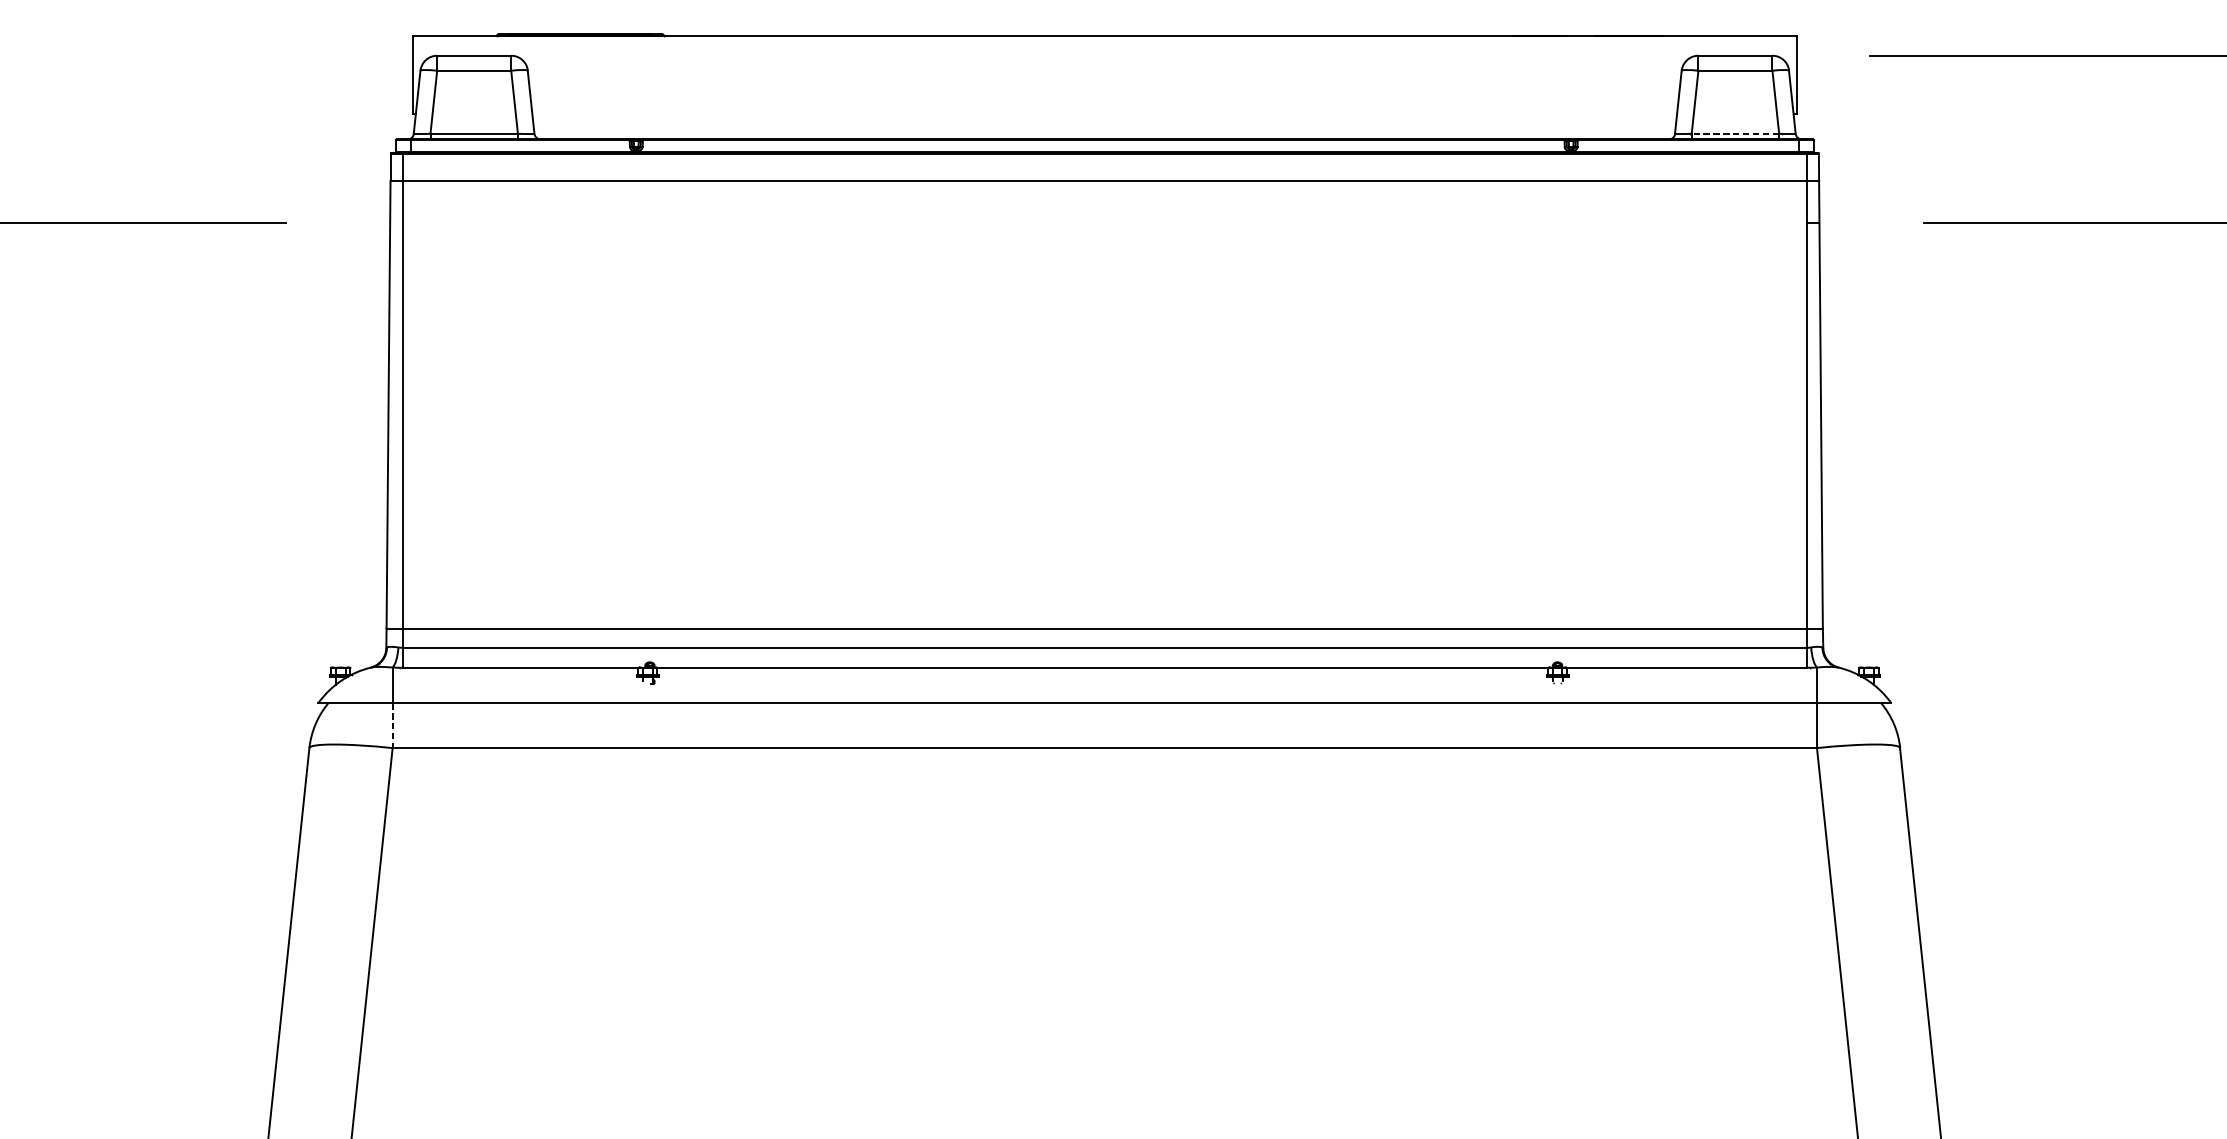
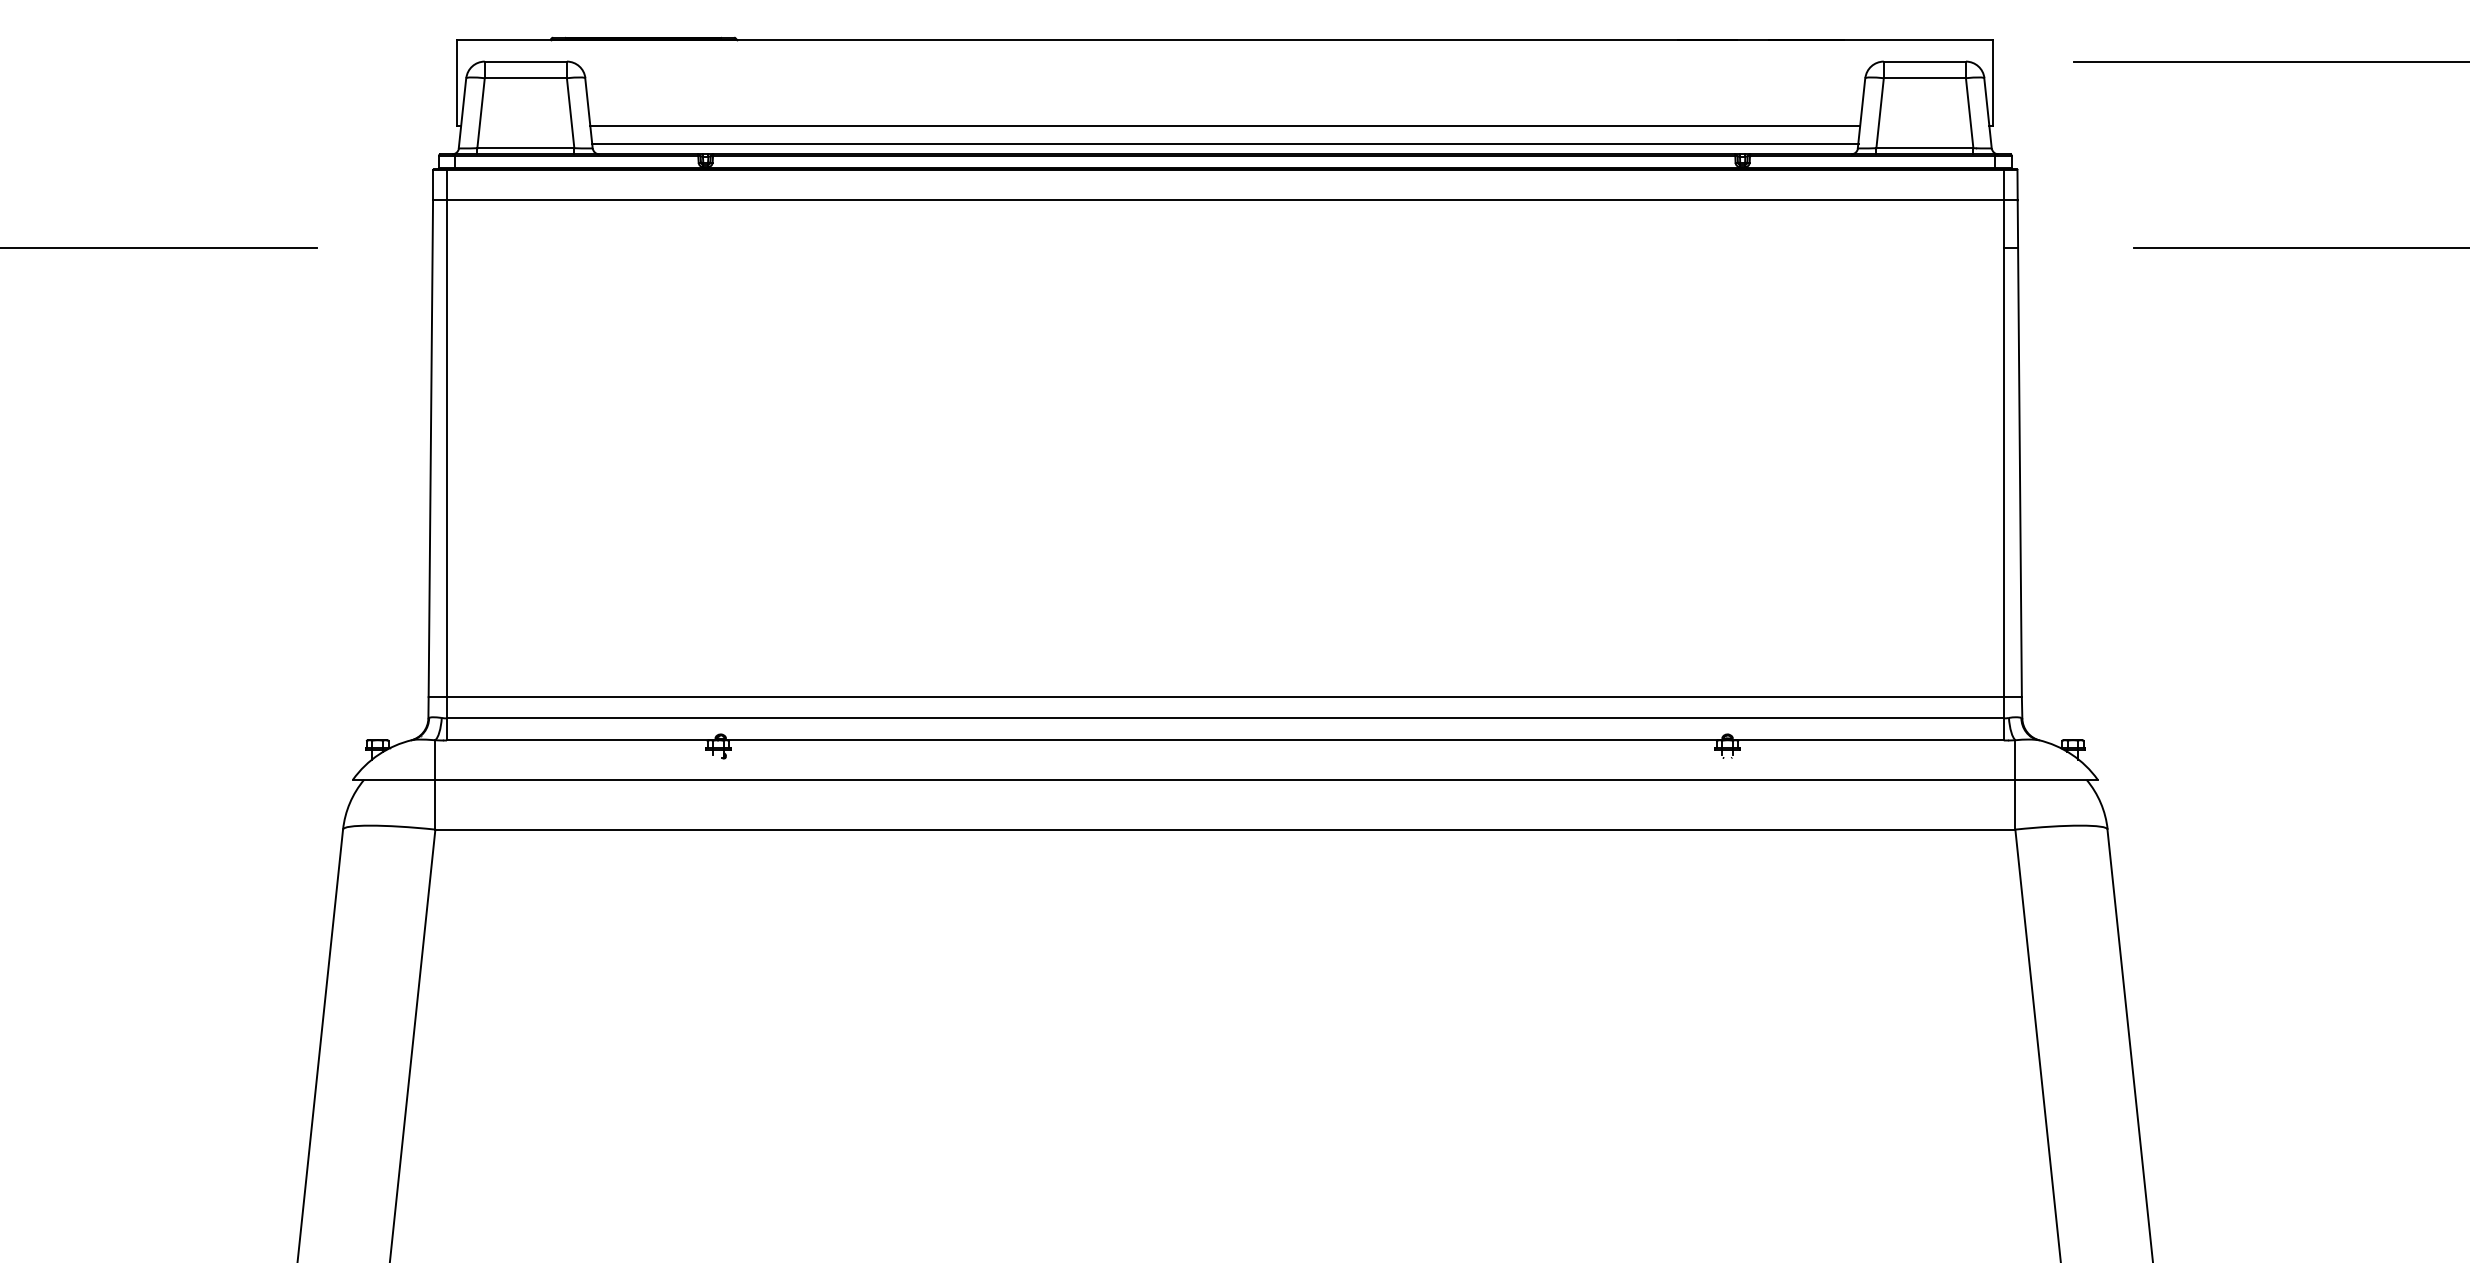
line: (1104, 113) -> (1225, 125), added
line: (1104, 129) -> (1225, 143), added
line: (1735, 134) -> (1924, 148), dashed -> solid
line: (392, 725) -> (435, 804), dashed -> solid

